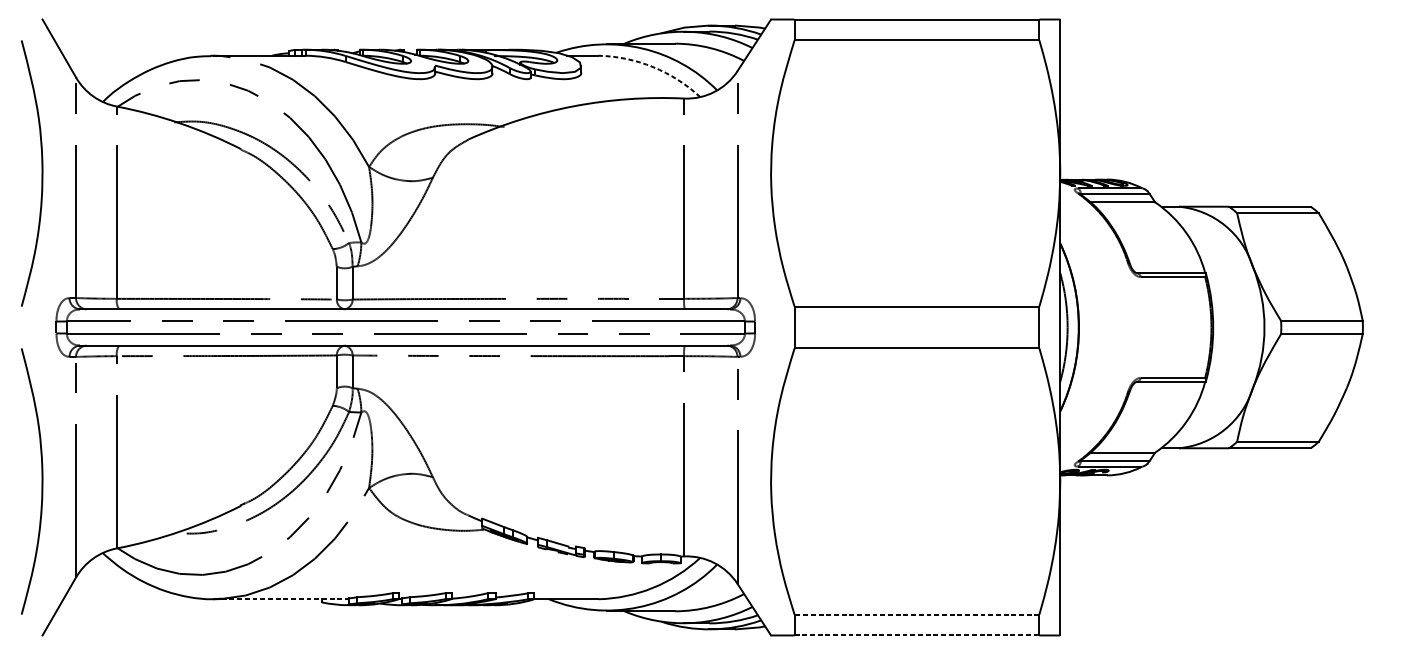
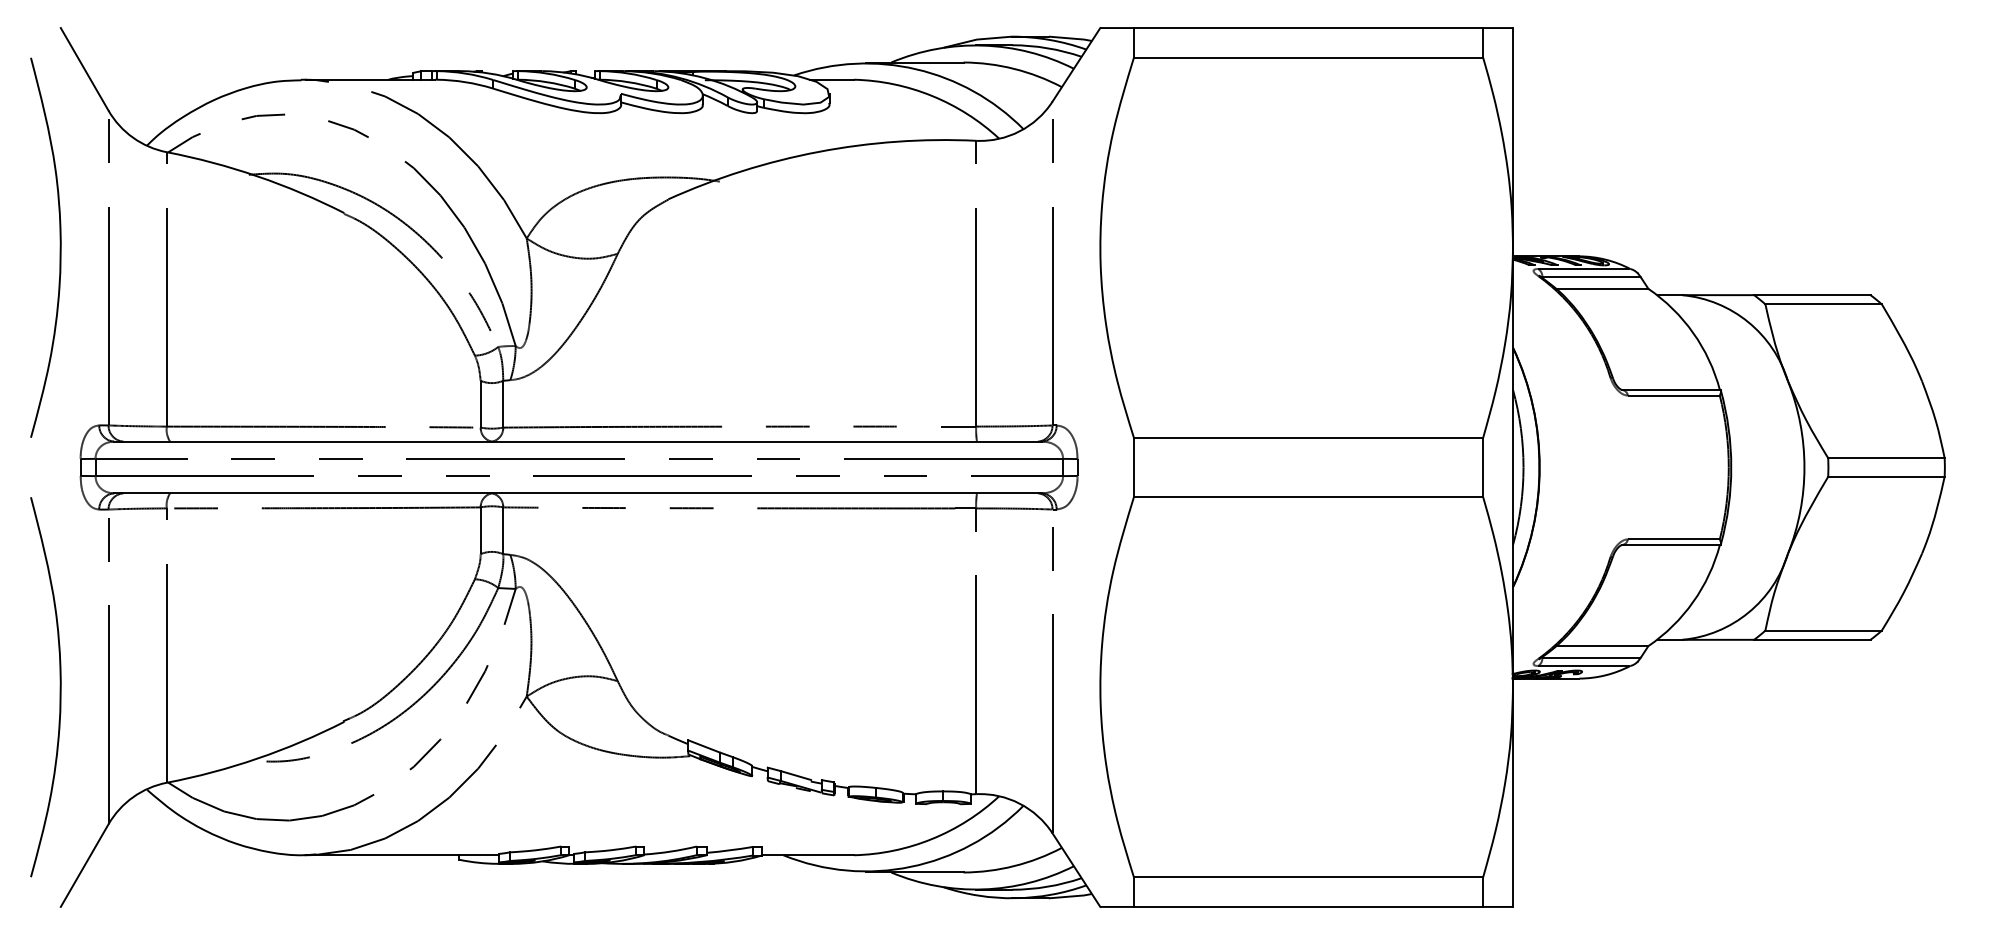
arc: (653, 66) -> (932, 95), dashed -> solid
line: (282, 599) -> (402, 855), dashed -> solid
line: (916, 614) -> (1308, 877), dashed -> solid
line: (916, 635) -> (1308, 906), dashed -> solid

